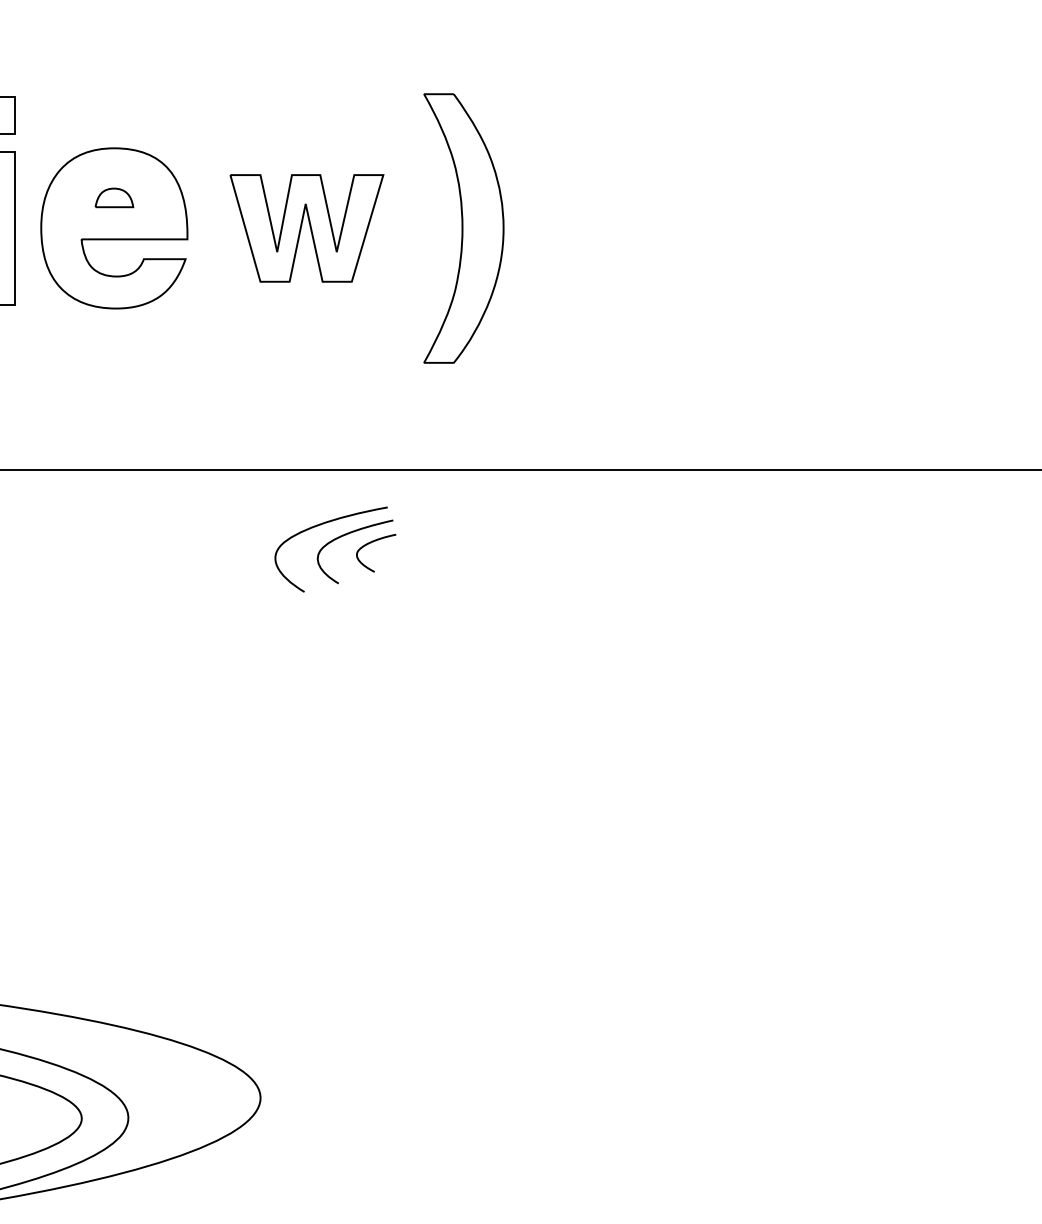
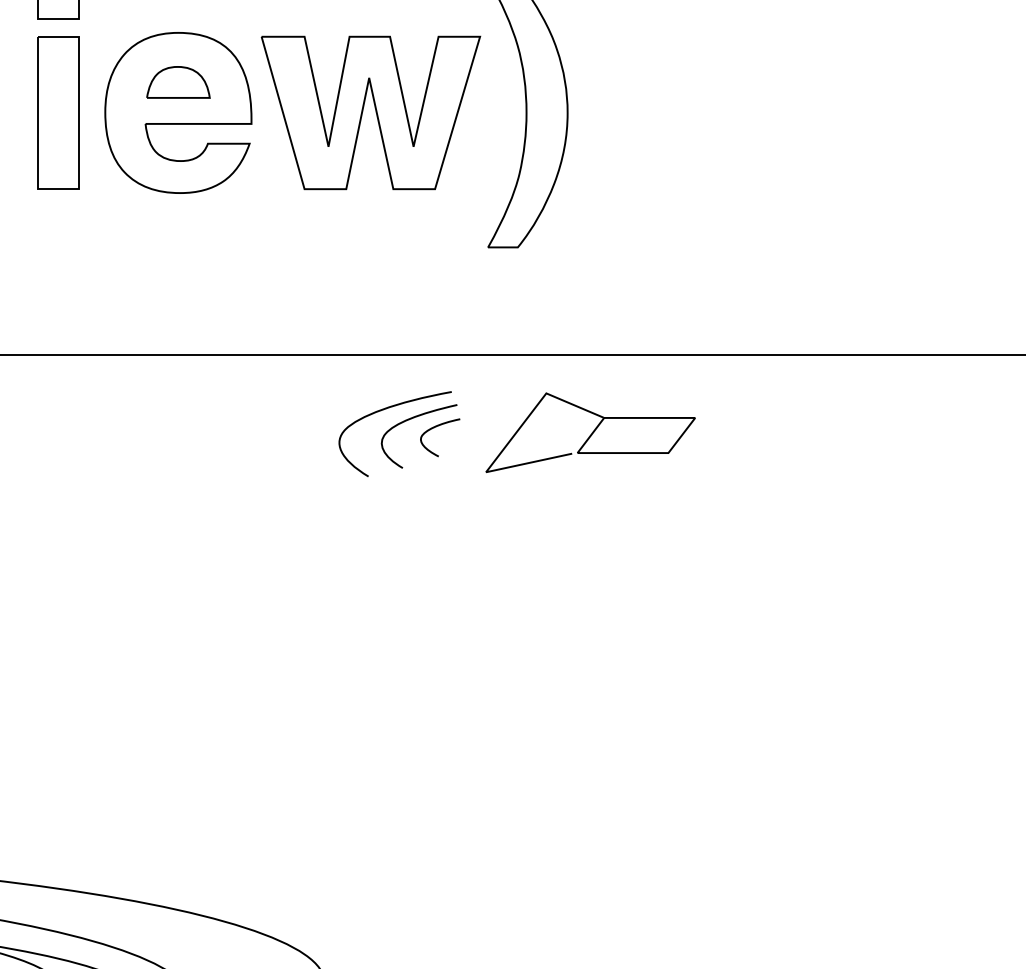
part: (114, 197) -> (178, 82), size x1.67
part: (306, 228) -> (370, 113), size x1.43
part: (526, 547) -> (590, 432), added

